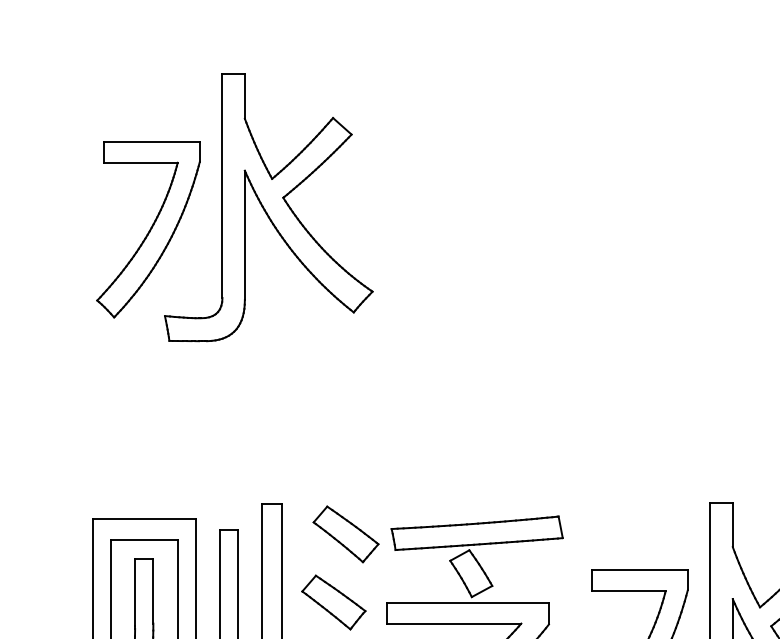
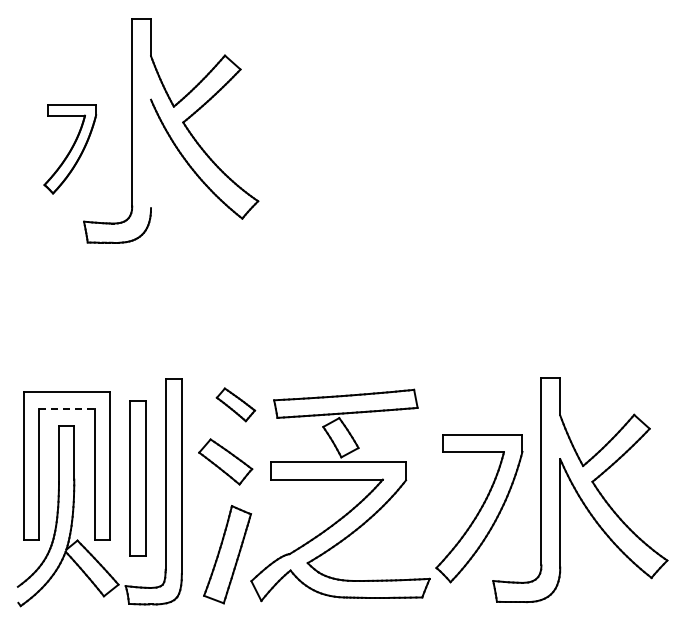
part: (148, 229) -> (70, 149), size x0.6
line: (245, 234) -> (151, 153), removed
part: (345, 534) -> (235, 404), size x0.7
line: (144, 539) -> (66, 409), solid -> dashed

